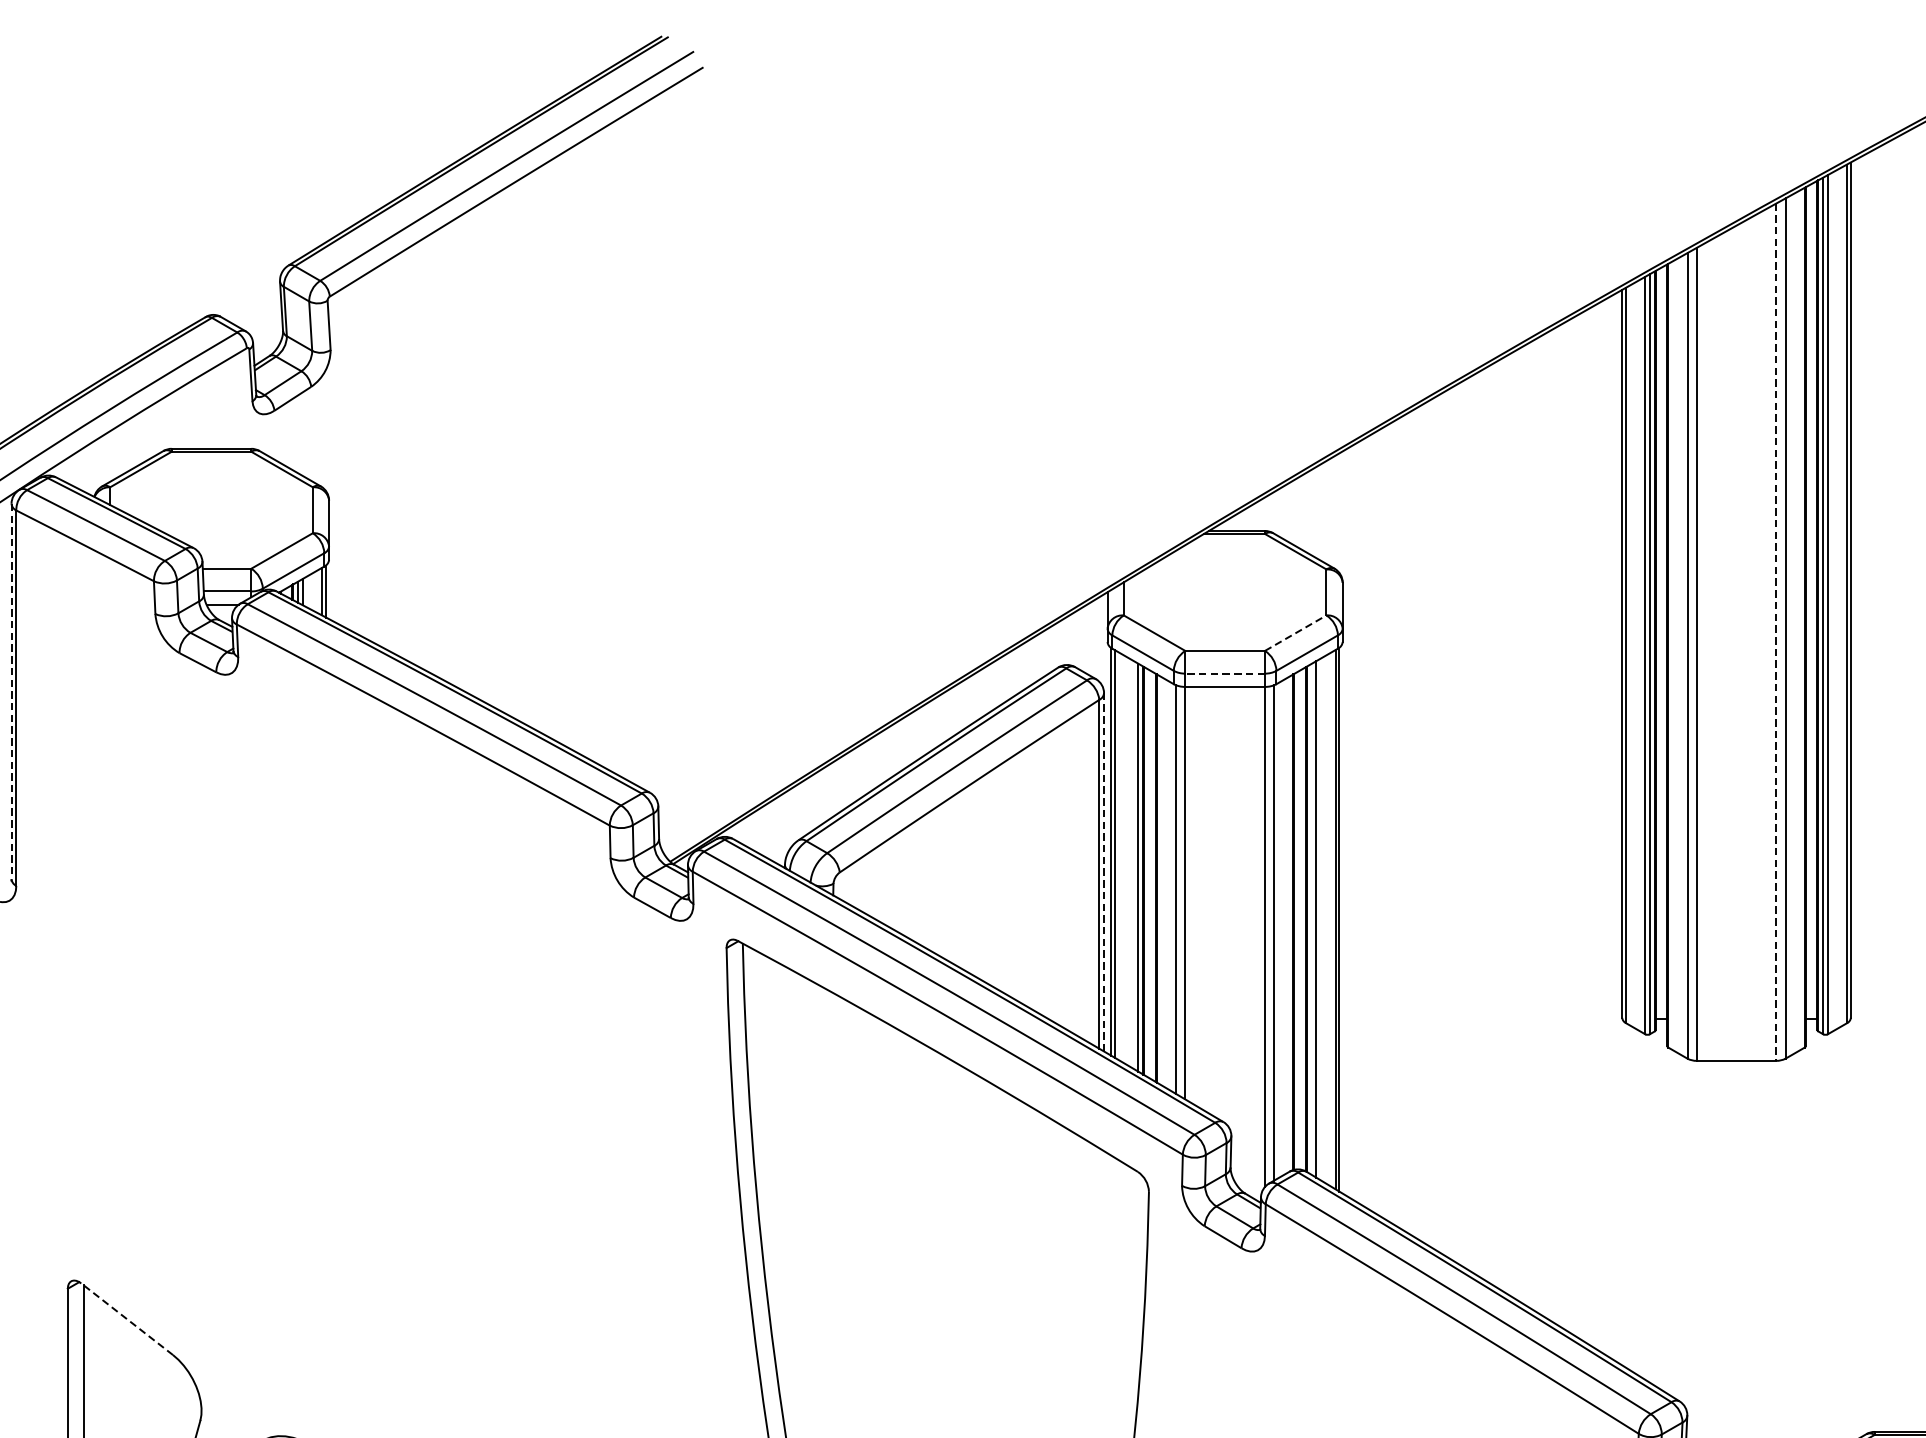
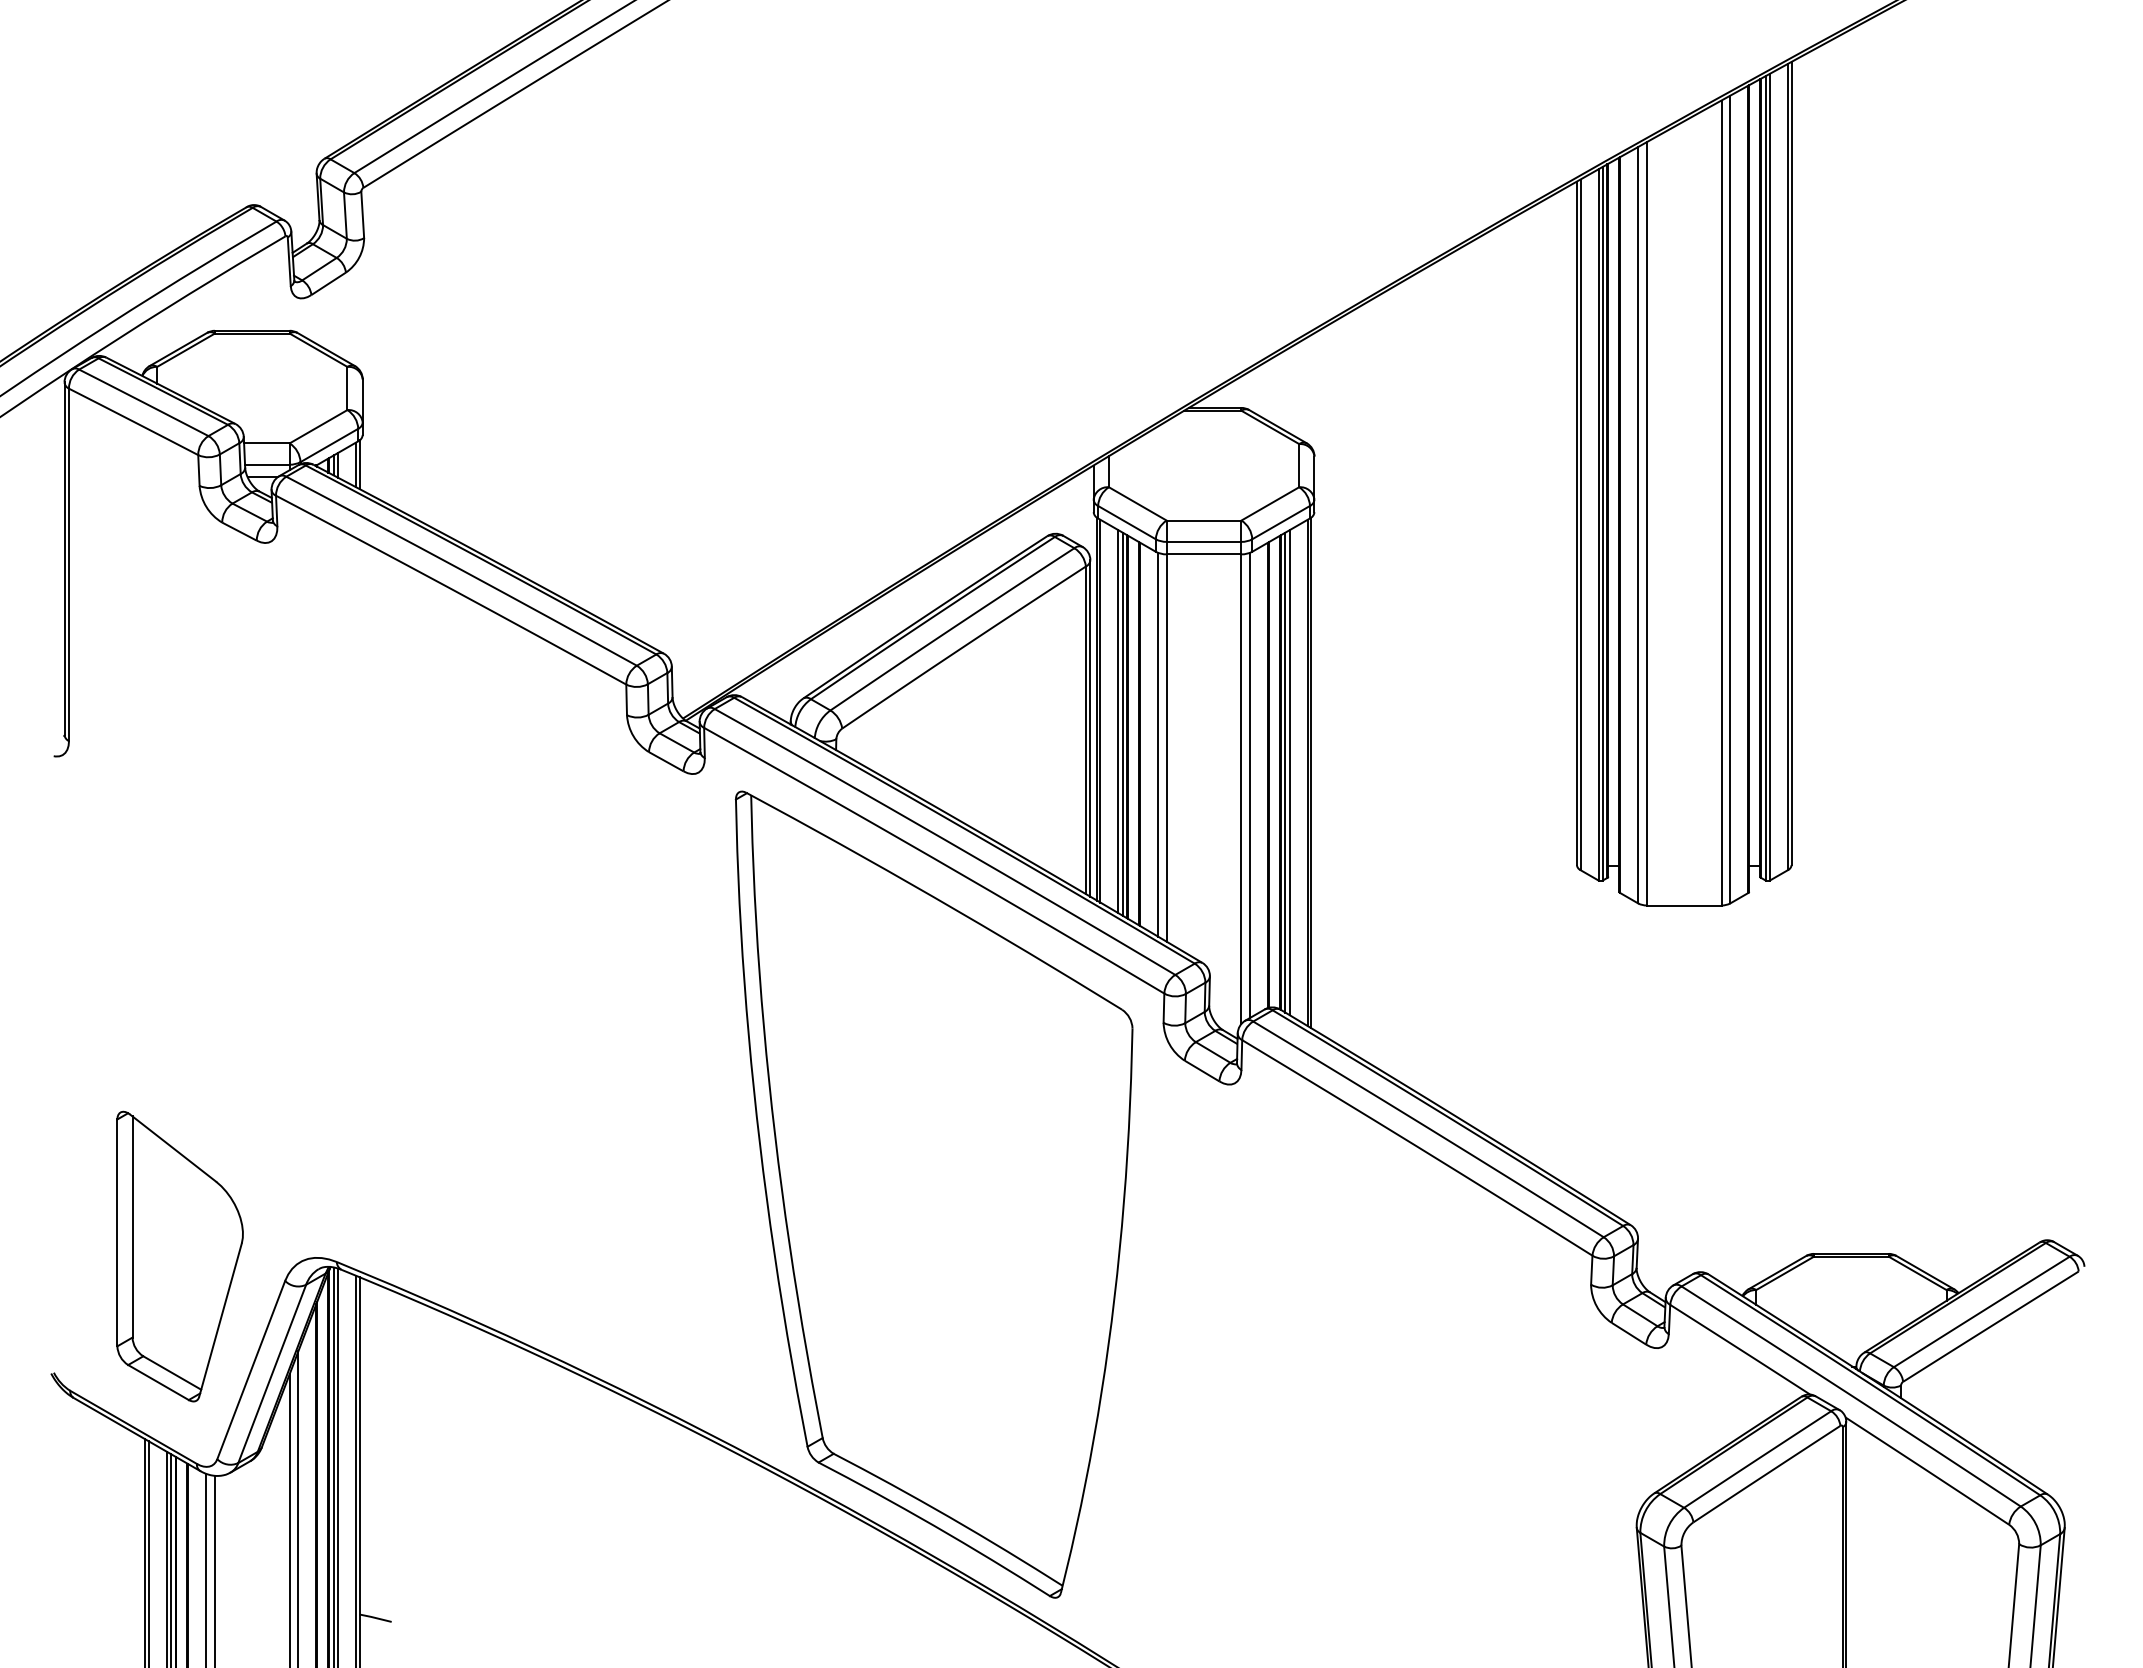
line: (1295, 632) -> (1270, 503), dashed -> solid
line: (1776, 632) -> (1721, 503), dashed -> solid
line: (1224, 673) -> (1203, 541), dashed -> solid
line: (11, 692) -> (64, 559), dashed -> solid
line: (1134, 864) -> (1118, 721), added
line: (1104, 872) -> (1090, 728), dashed -> solid
line: (1311, 919) -> (1285, 772), added
line: (127, 1319) -> (173, 1148), dashed -> solid

